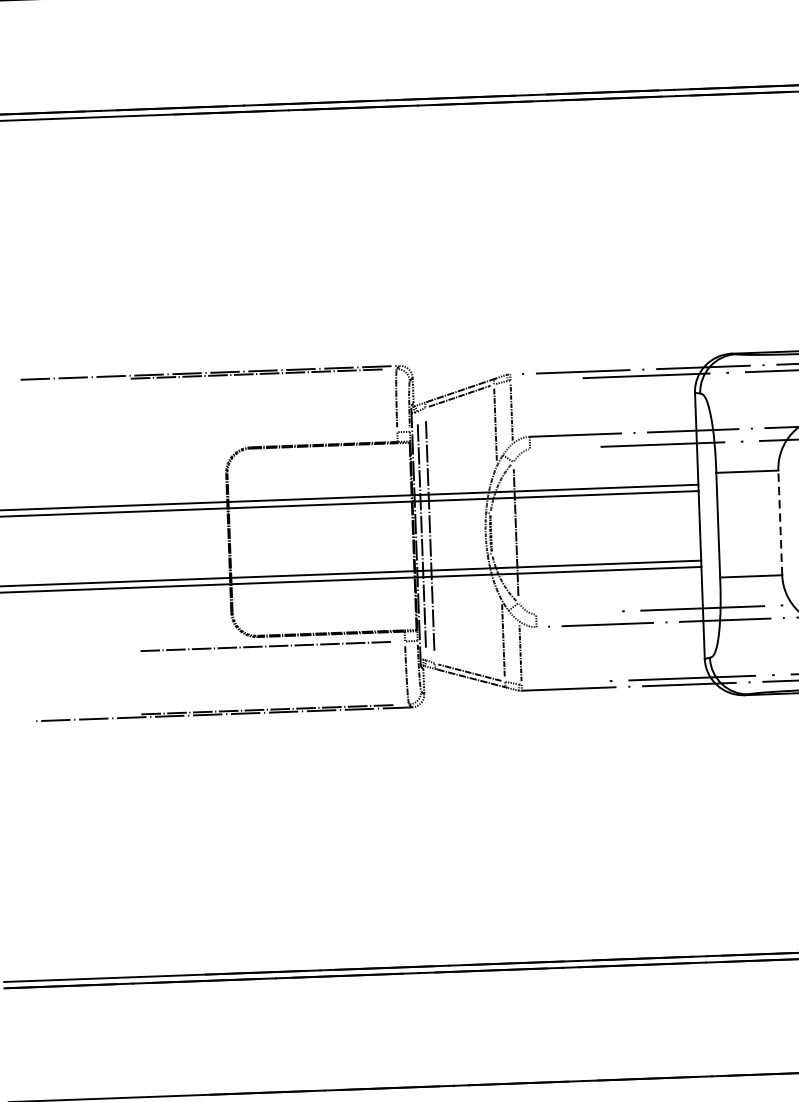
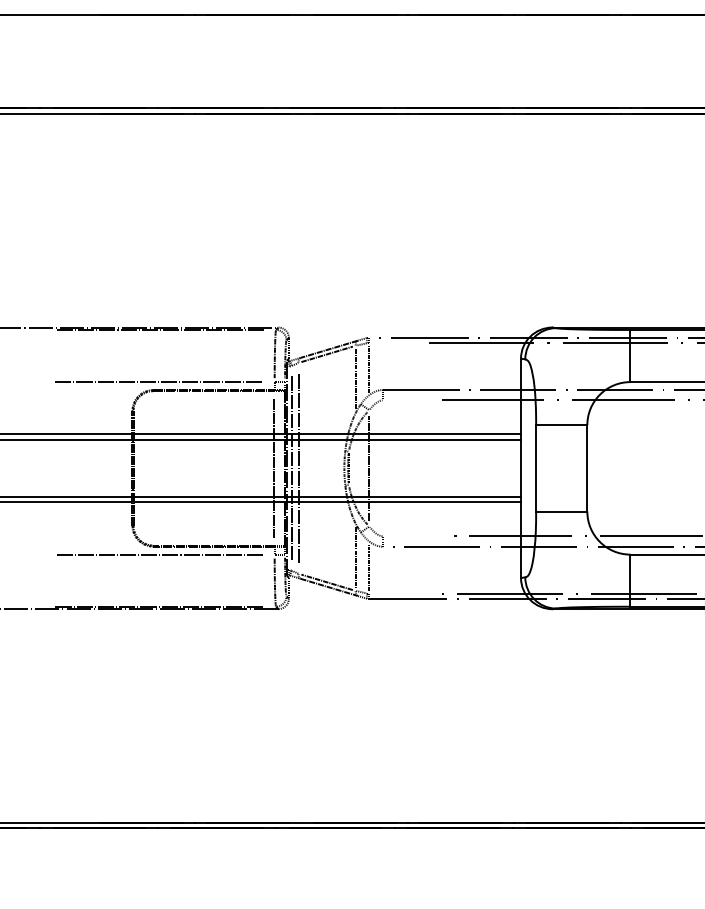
line: (257, 437) -> (159, 382), added
line: (780, 521) -> (587, 467), dashed -> solid
line: (400, 535) -> (274, 467), added

